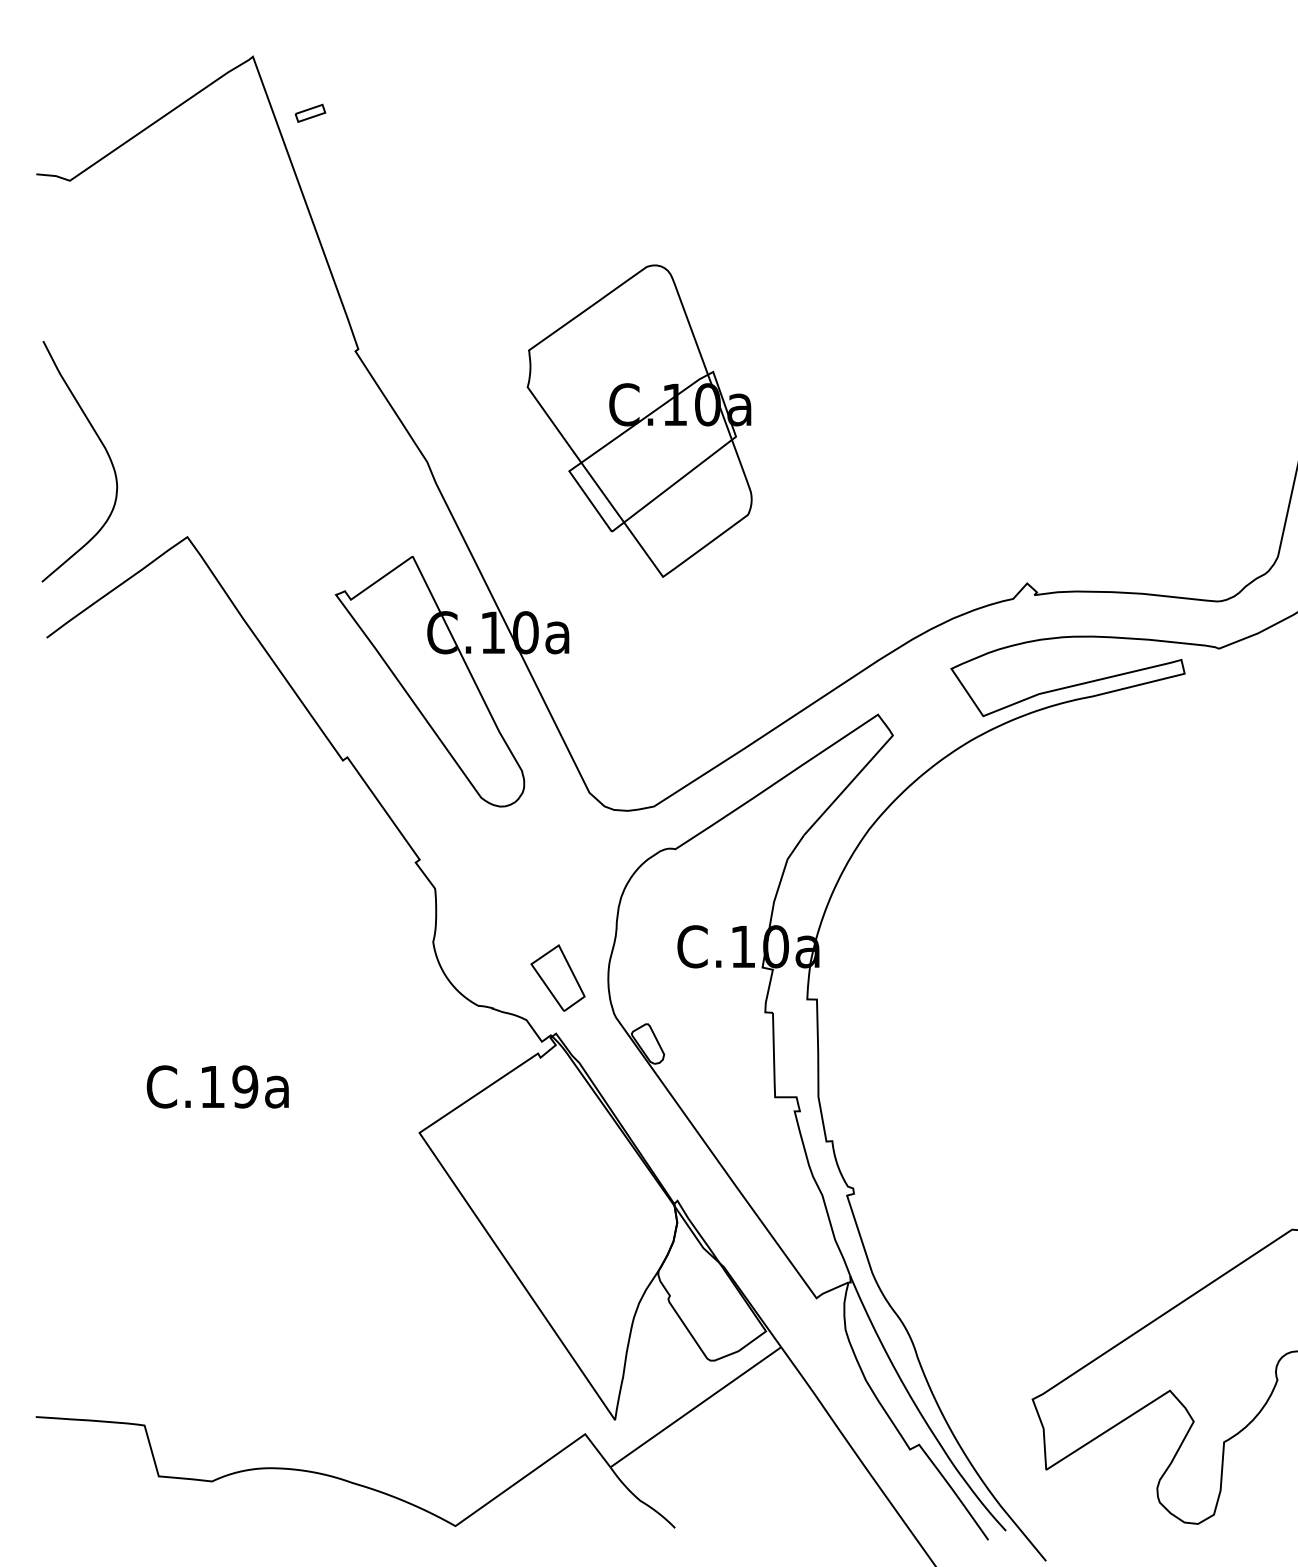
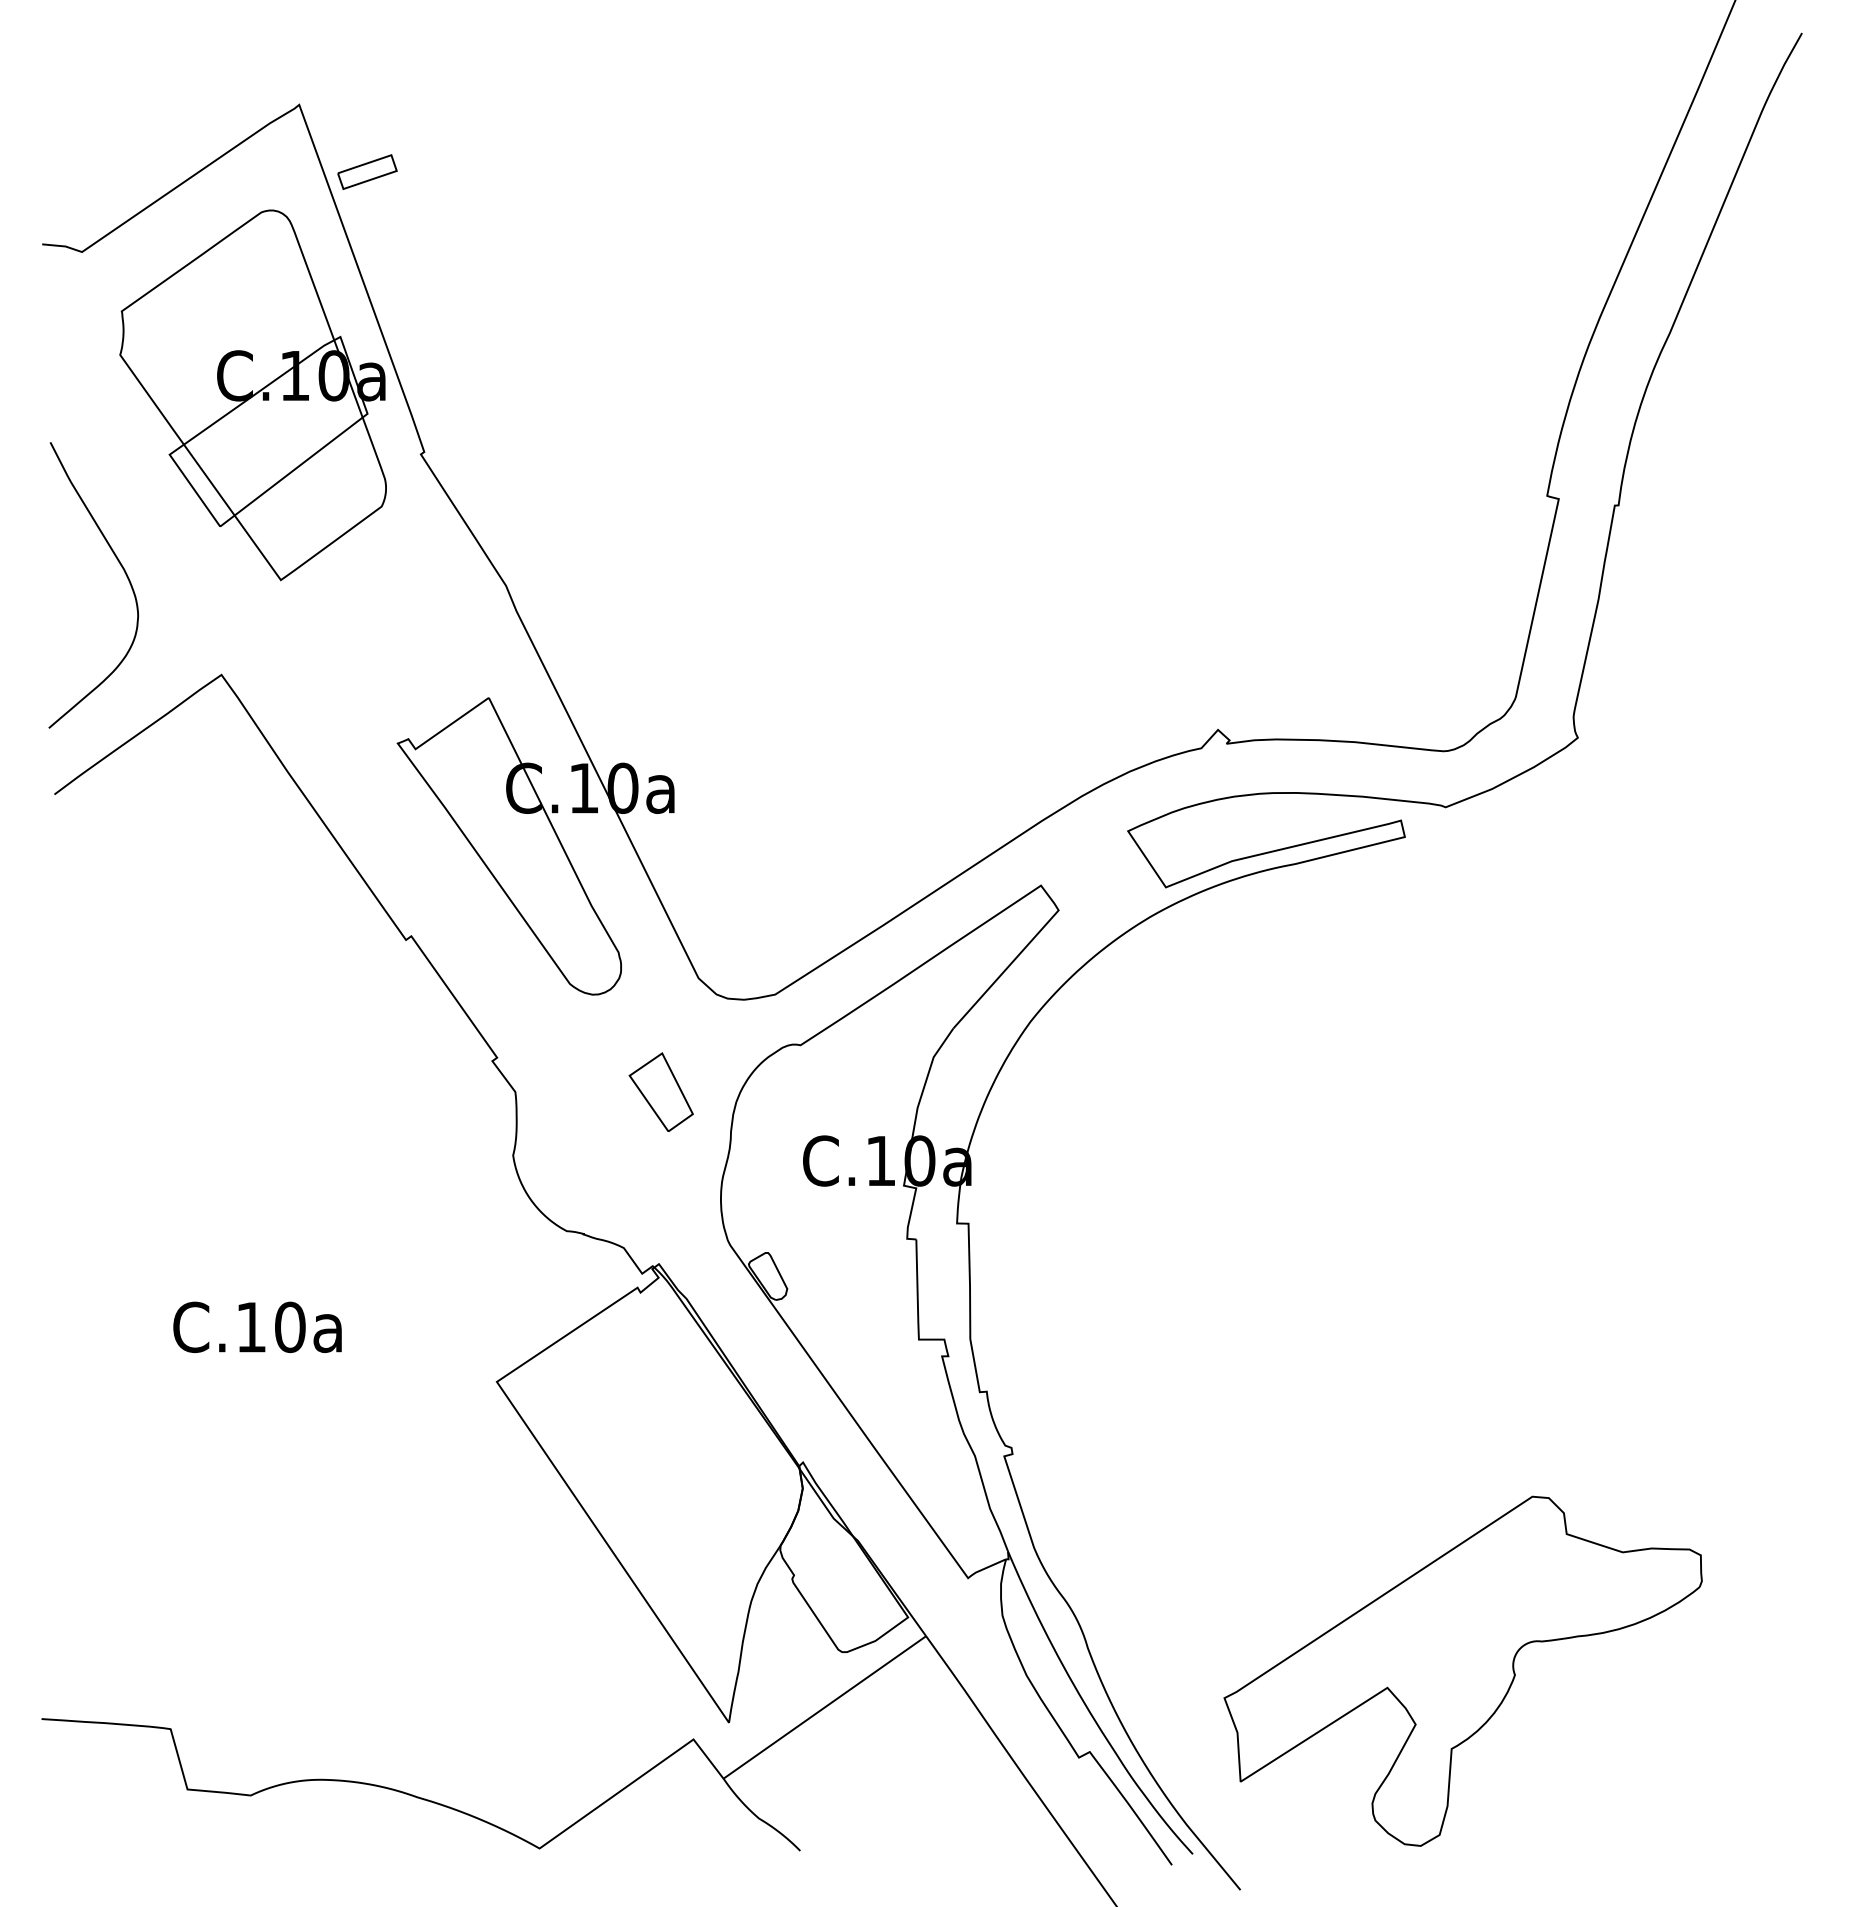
part: (310, 112) -> (367, 171), size x1.67
part: (639, 421) -> (252, 395), moved
part: (557, 977) -> (660, 1091), moved
text: (244, 1087) -> (289, 1327), C.19a -> C.10a

